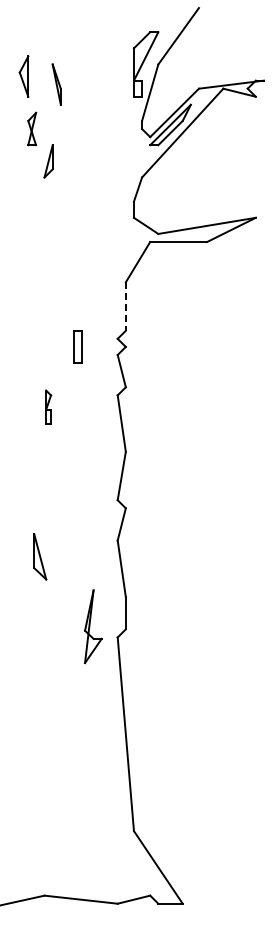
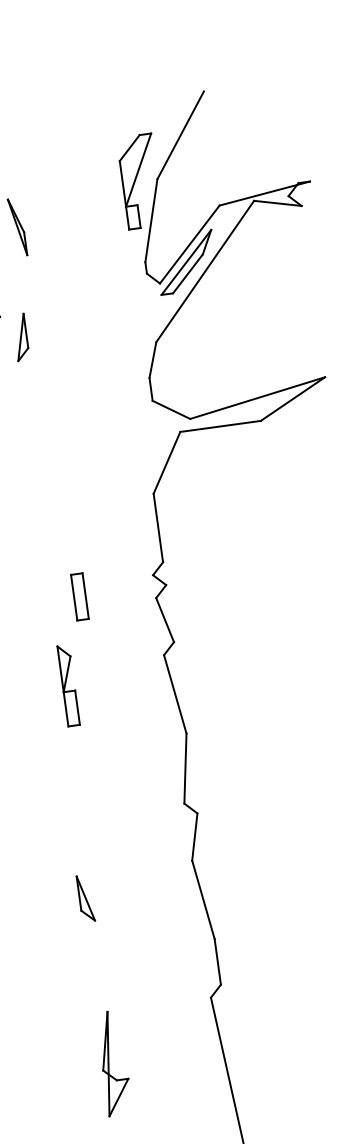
line: (125, 307) -> (158, 529), dashed -> solid
part: (77, 346) -> (79, 596), moved
part: (48, 407) -> (68, 685), size x1.67
part: (40, 556) -> (86, 898), size x0.71
part: (93, 626) -> (114, 1062), moved

